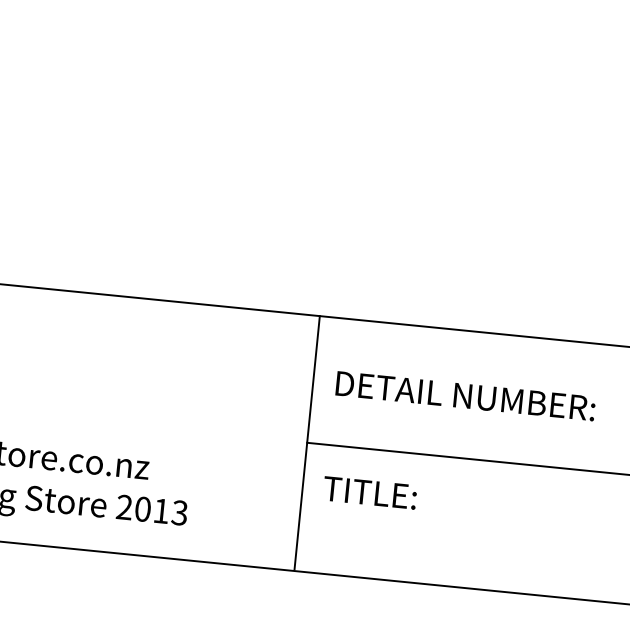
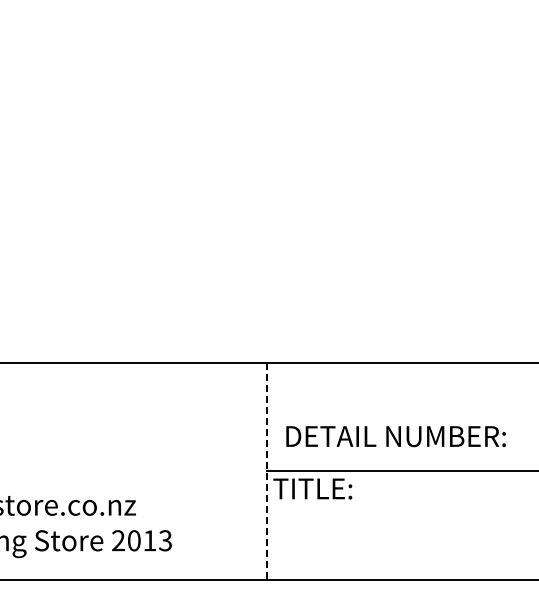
text: (465, 396) -> (395, 436), moved
line: (306, 443) -> (266, 471), solid -> dashed
text: (369, 492) -> (312, 488), moved

